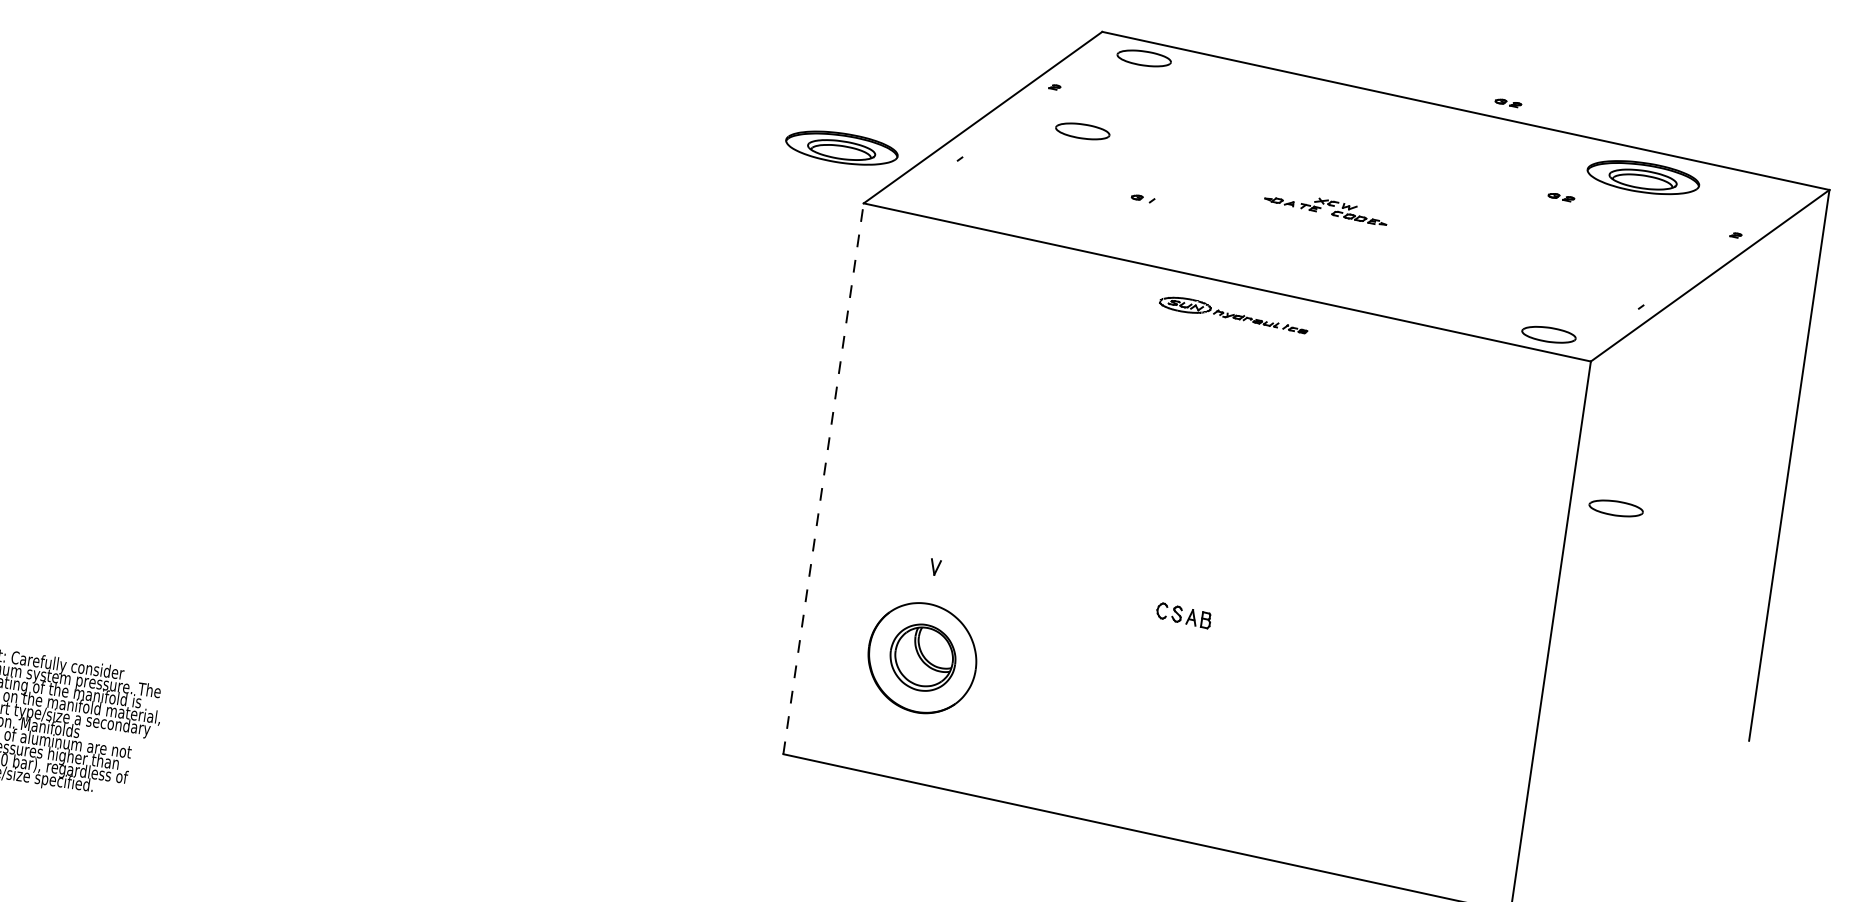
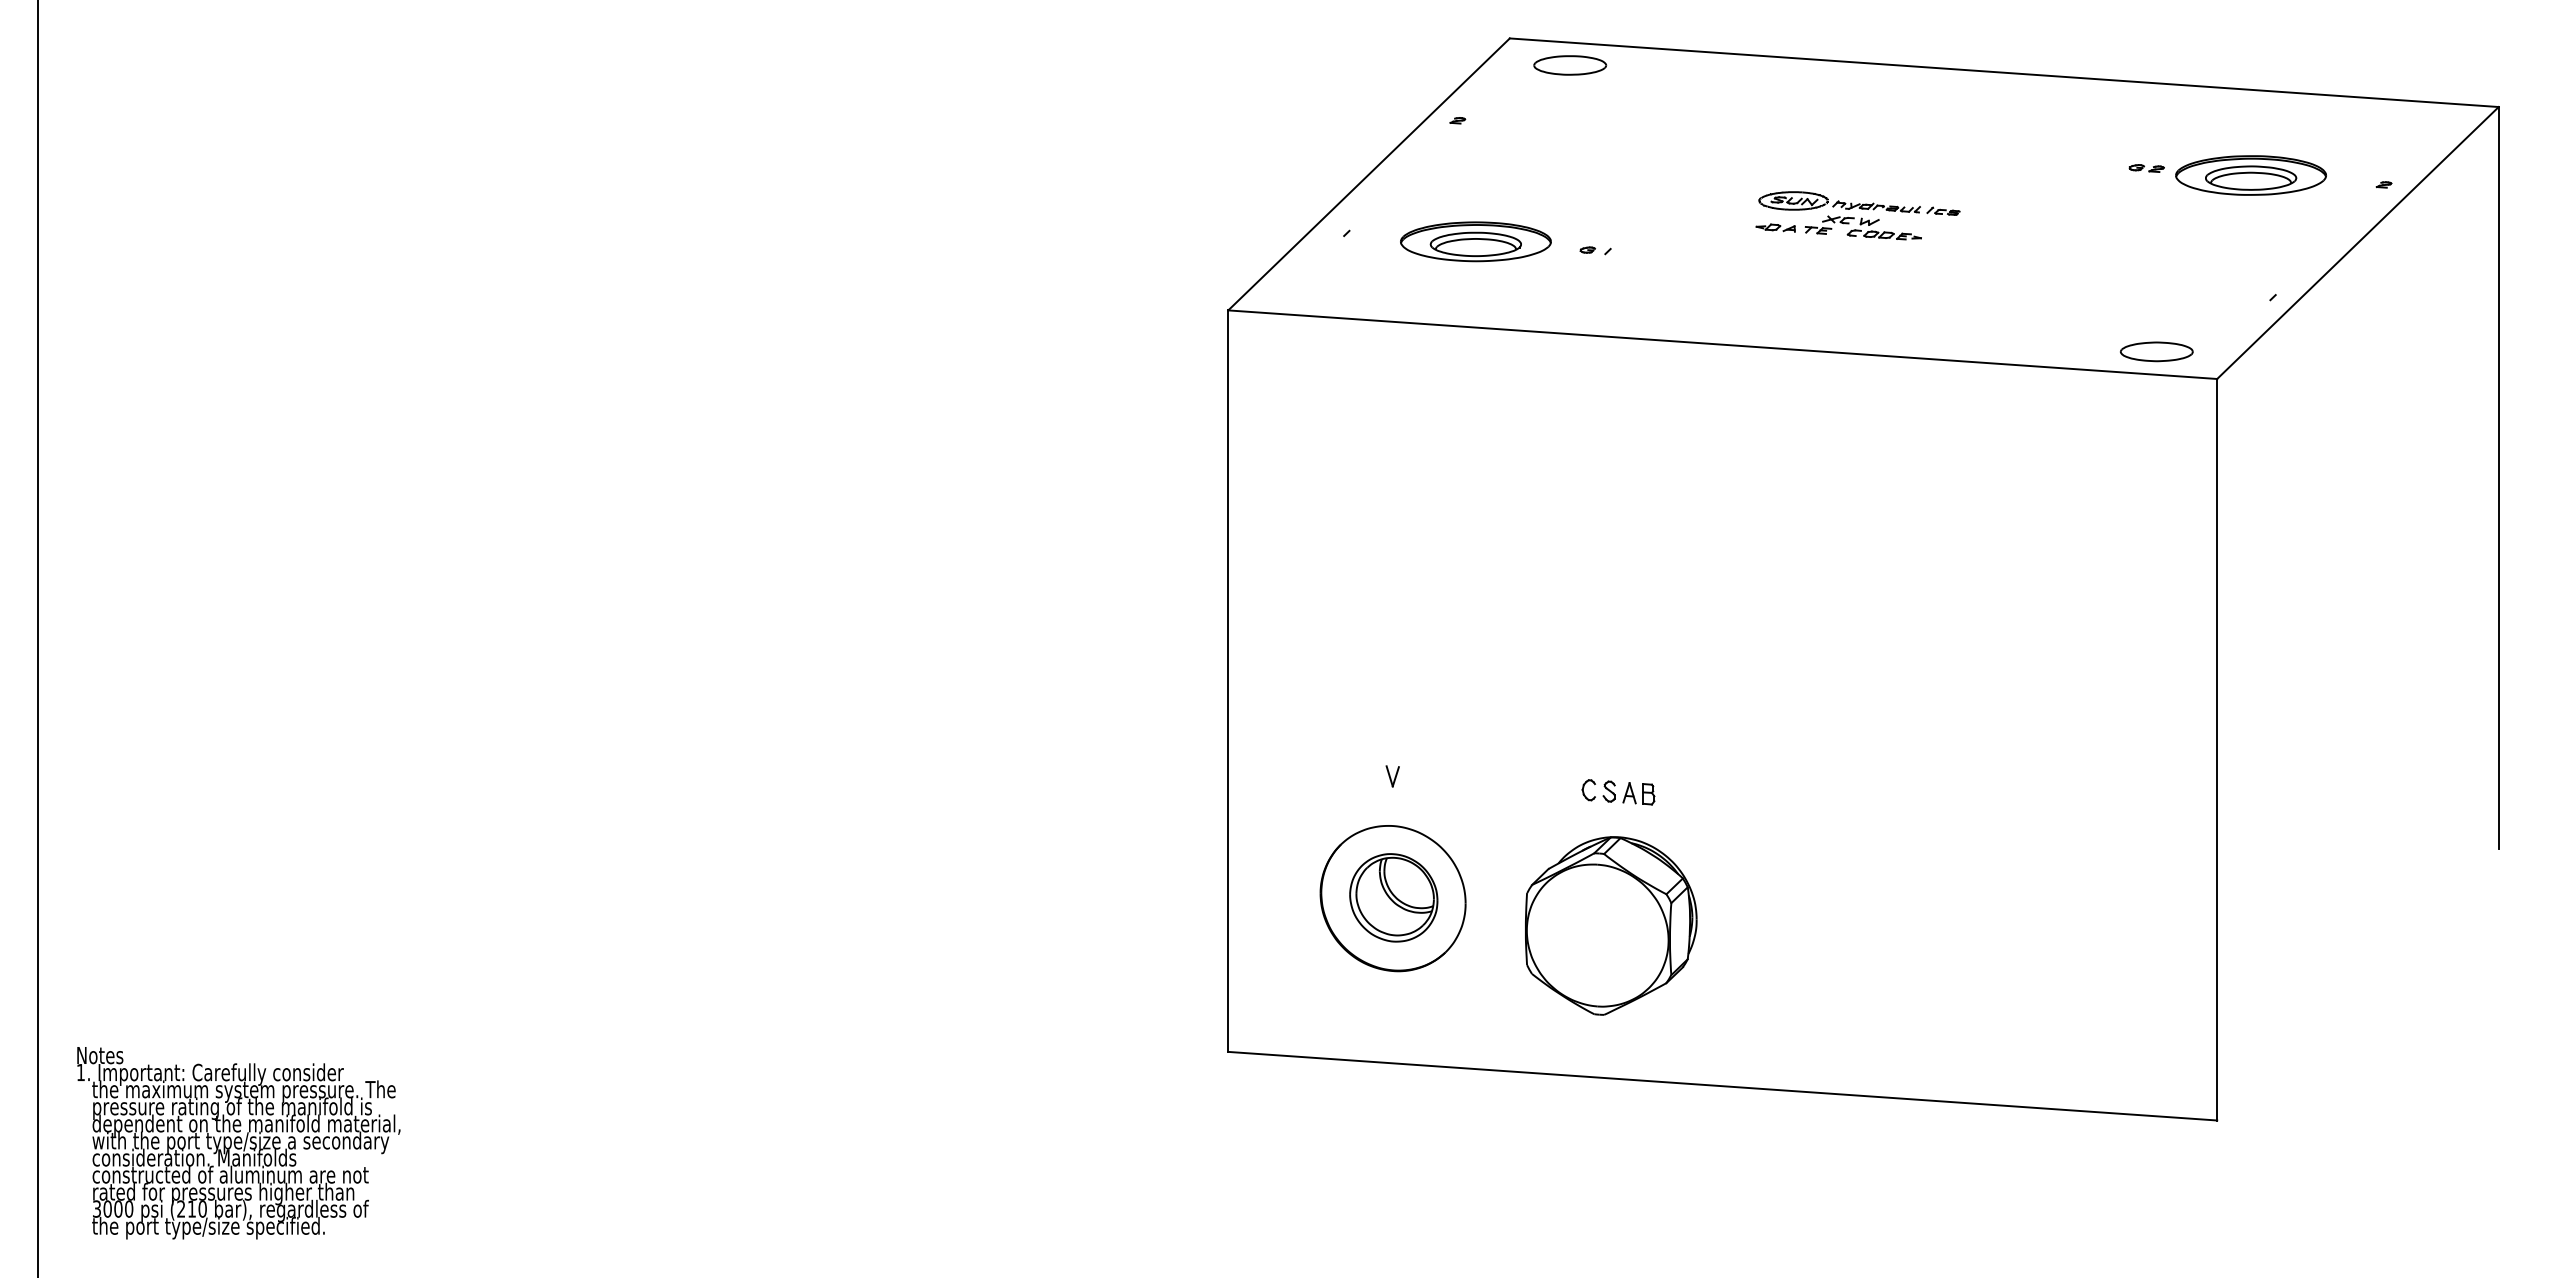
part: (1508, 103) -> (2058, 54), removed
part: (1082, 131) -> (1503, 173), removed
part: (841, 147) -> (1475, 241), moved
part: (1642, 177) -> (2250, 175), moved
part: (1233, 314) -> (1859, 203), moved
line: (823, 479) -> (1228, 681), dashed -> solid
part: (1615, 508) -> (2278, 567), removed
part: (1183, 615) -> (1618, 792), moved
part: (1081, 701) -> (1611, 925), added

